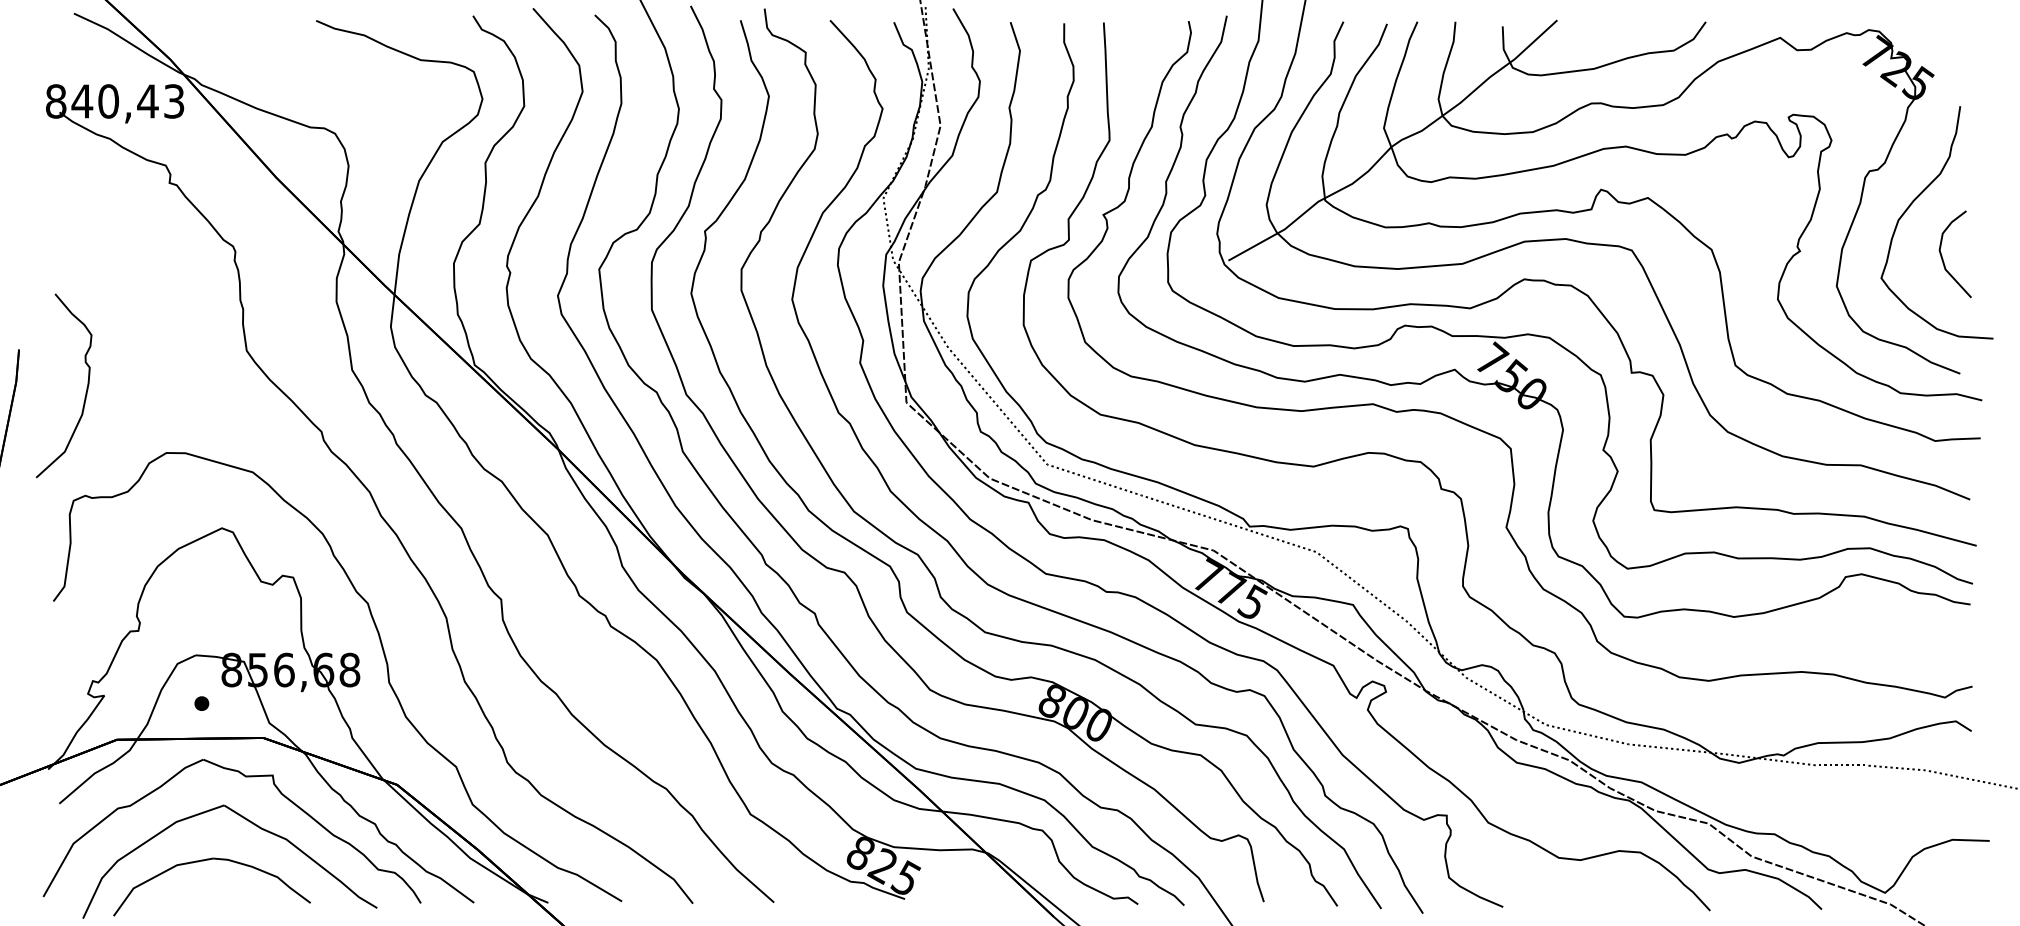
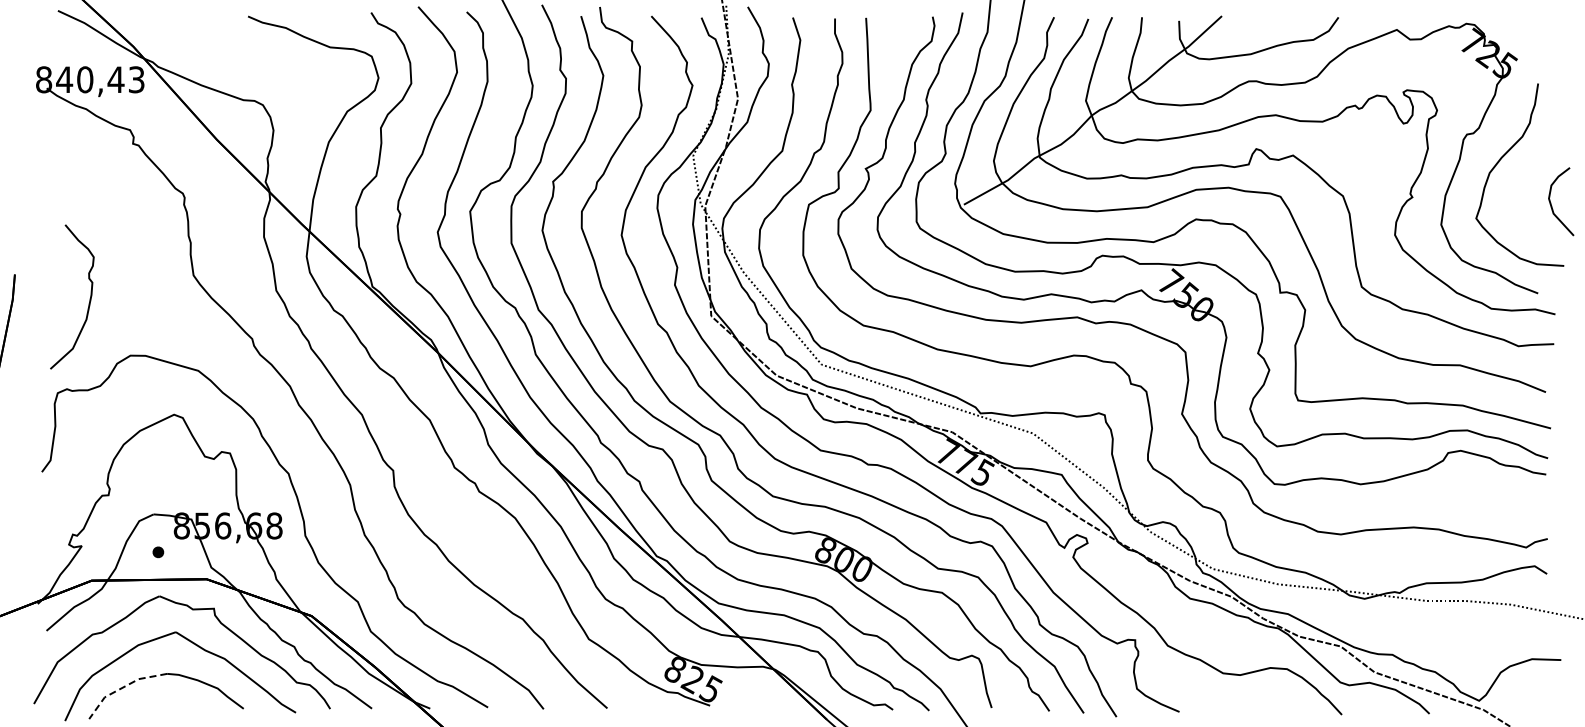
curve: (1942, 255) -> (1551, 202), moved
curve: (86, 387) -> (89, 298), moved
line: (156, 875) -> (122, 687), solid -> dashed

